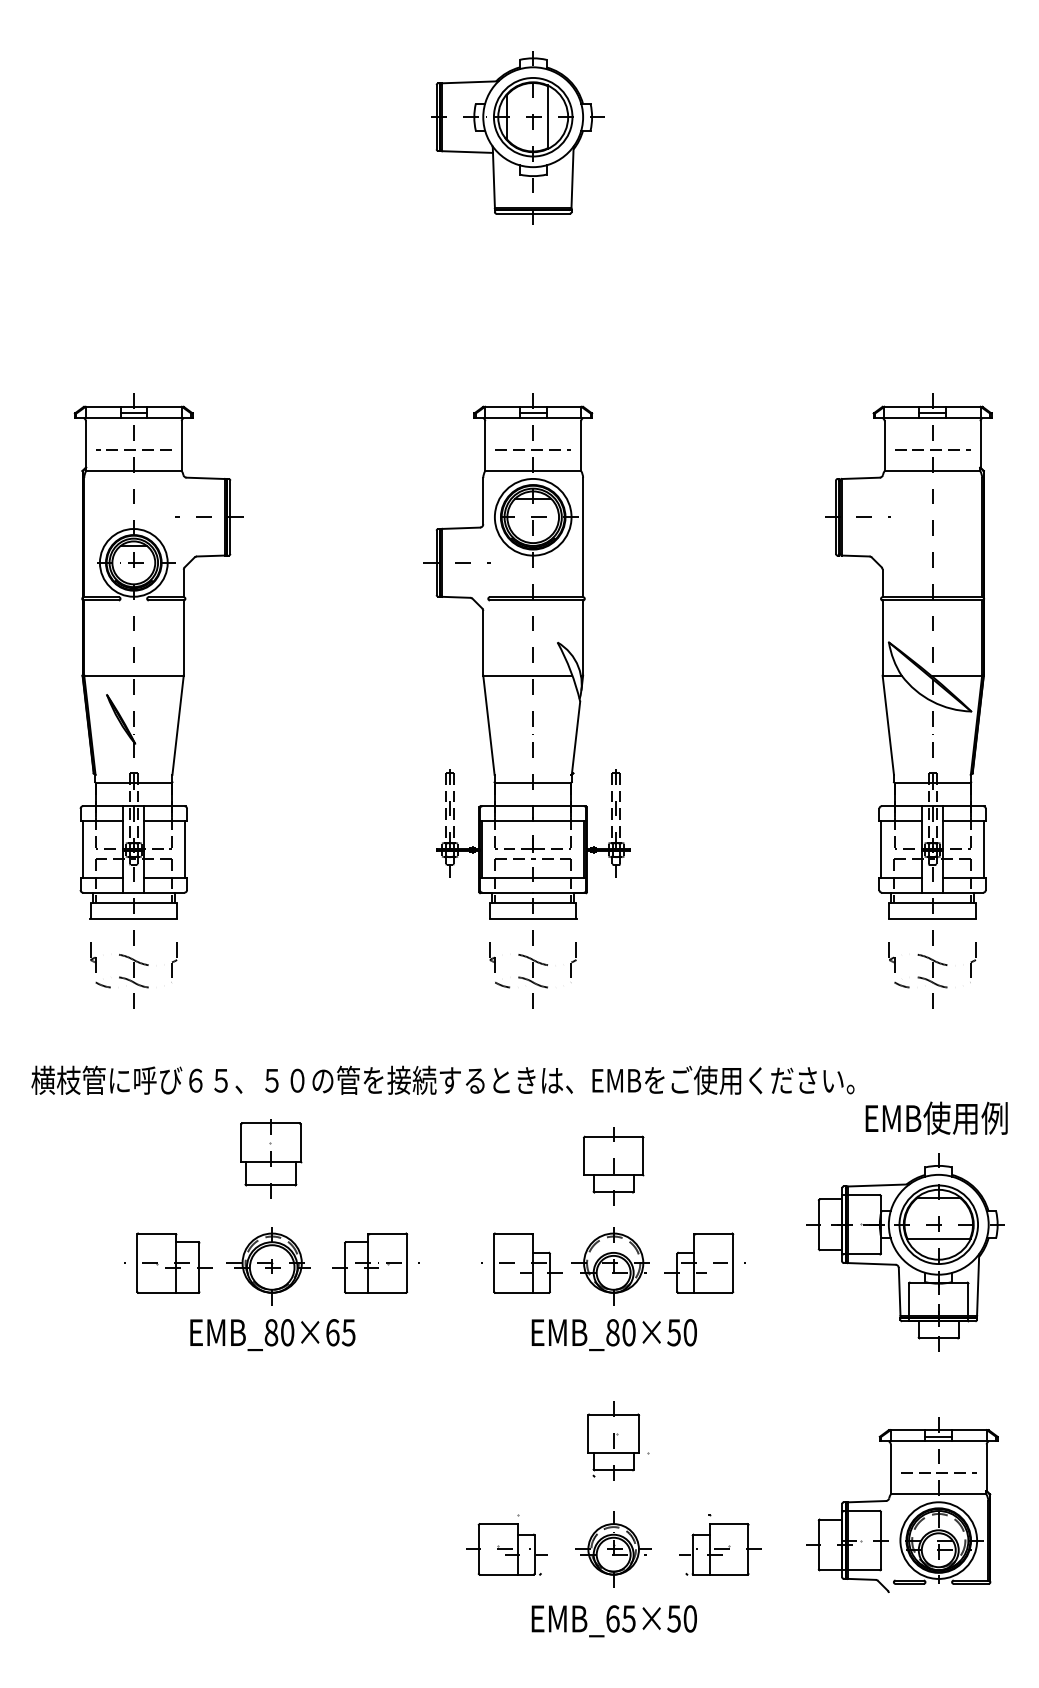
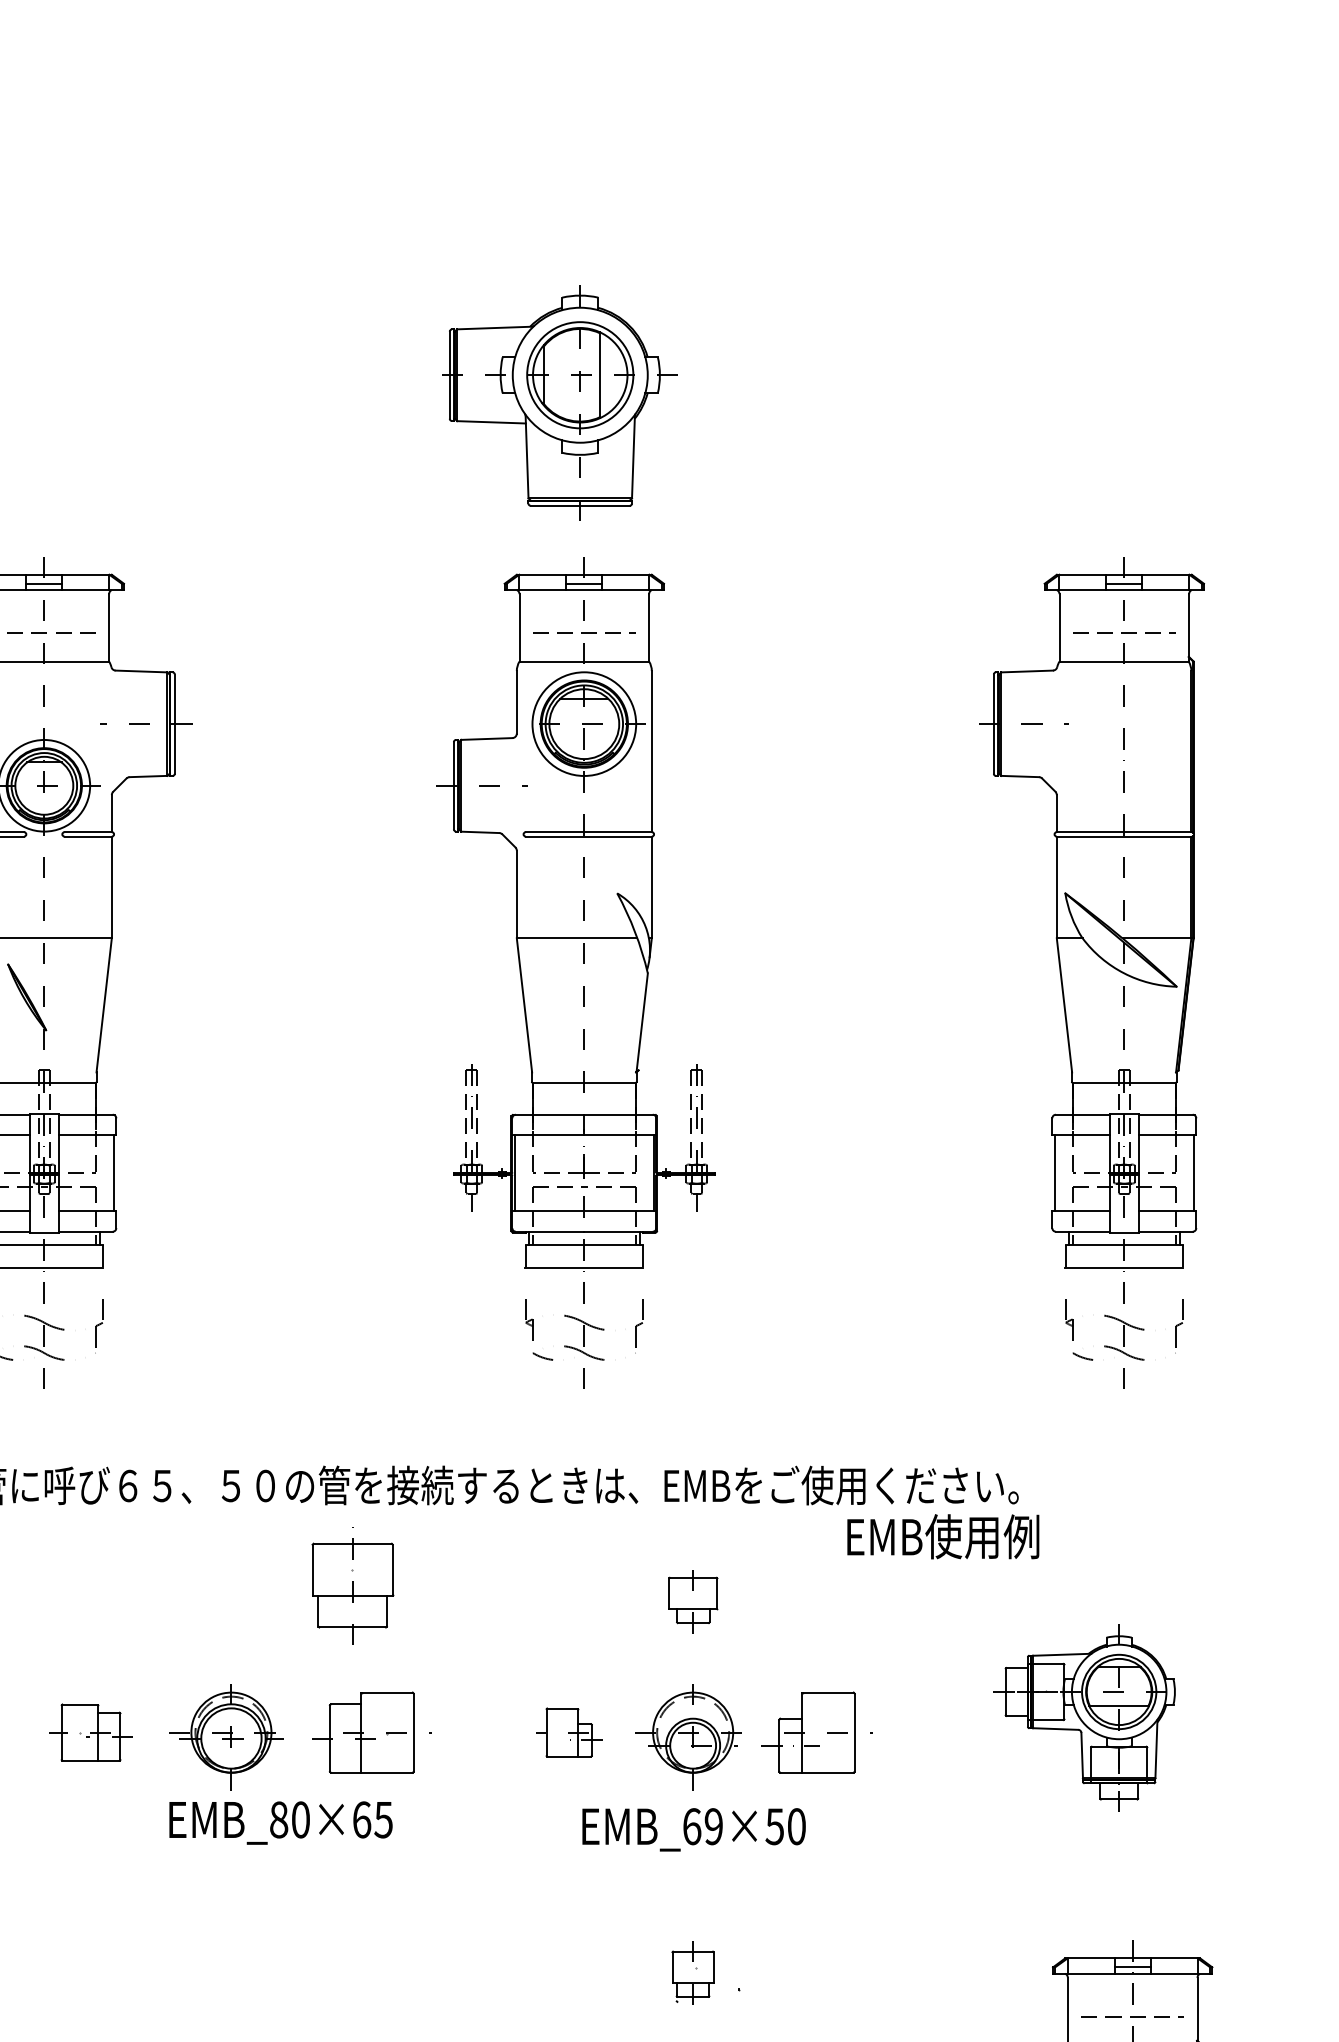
part: (517, 137) -> (559, 402), moved
text: (936, 1117) -> (943, 1535), moved
part: (271, 1158) -> (353, 1591), moved
part: (613, 1166) -> (692, 1601), size x0.6
part: (905, 1252) -> (1087, 1718), size x0.7
part: (168, 1262) -> (91, 1731), size x0.7
part: (521, 1262) -> (568, 1731), size x0.6
text: (620, 1332) -> (702, 1826), EMB_80×50 -> EMB_69×50
text: (272, 1335) -> (280, 1823), moved
part: (613, 1440) -> (692, 1972), size x0.6

